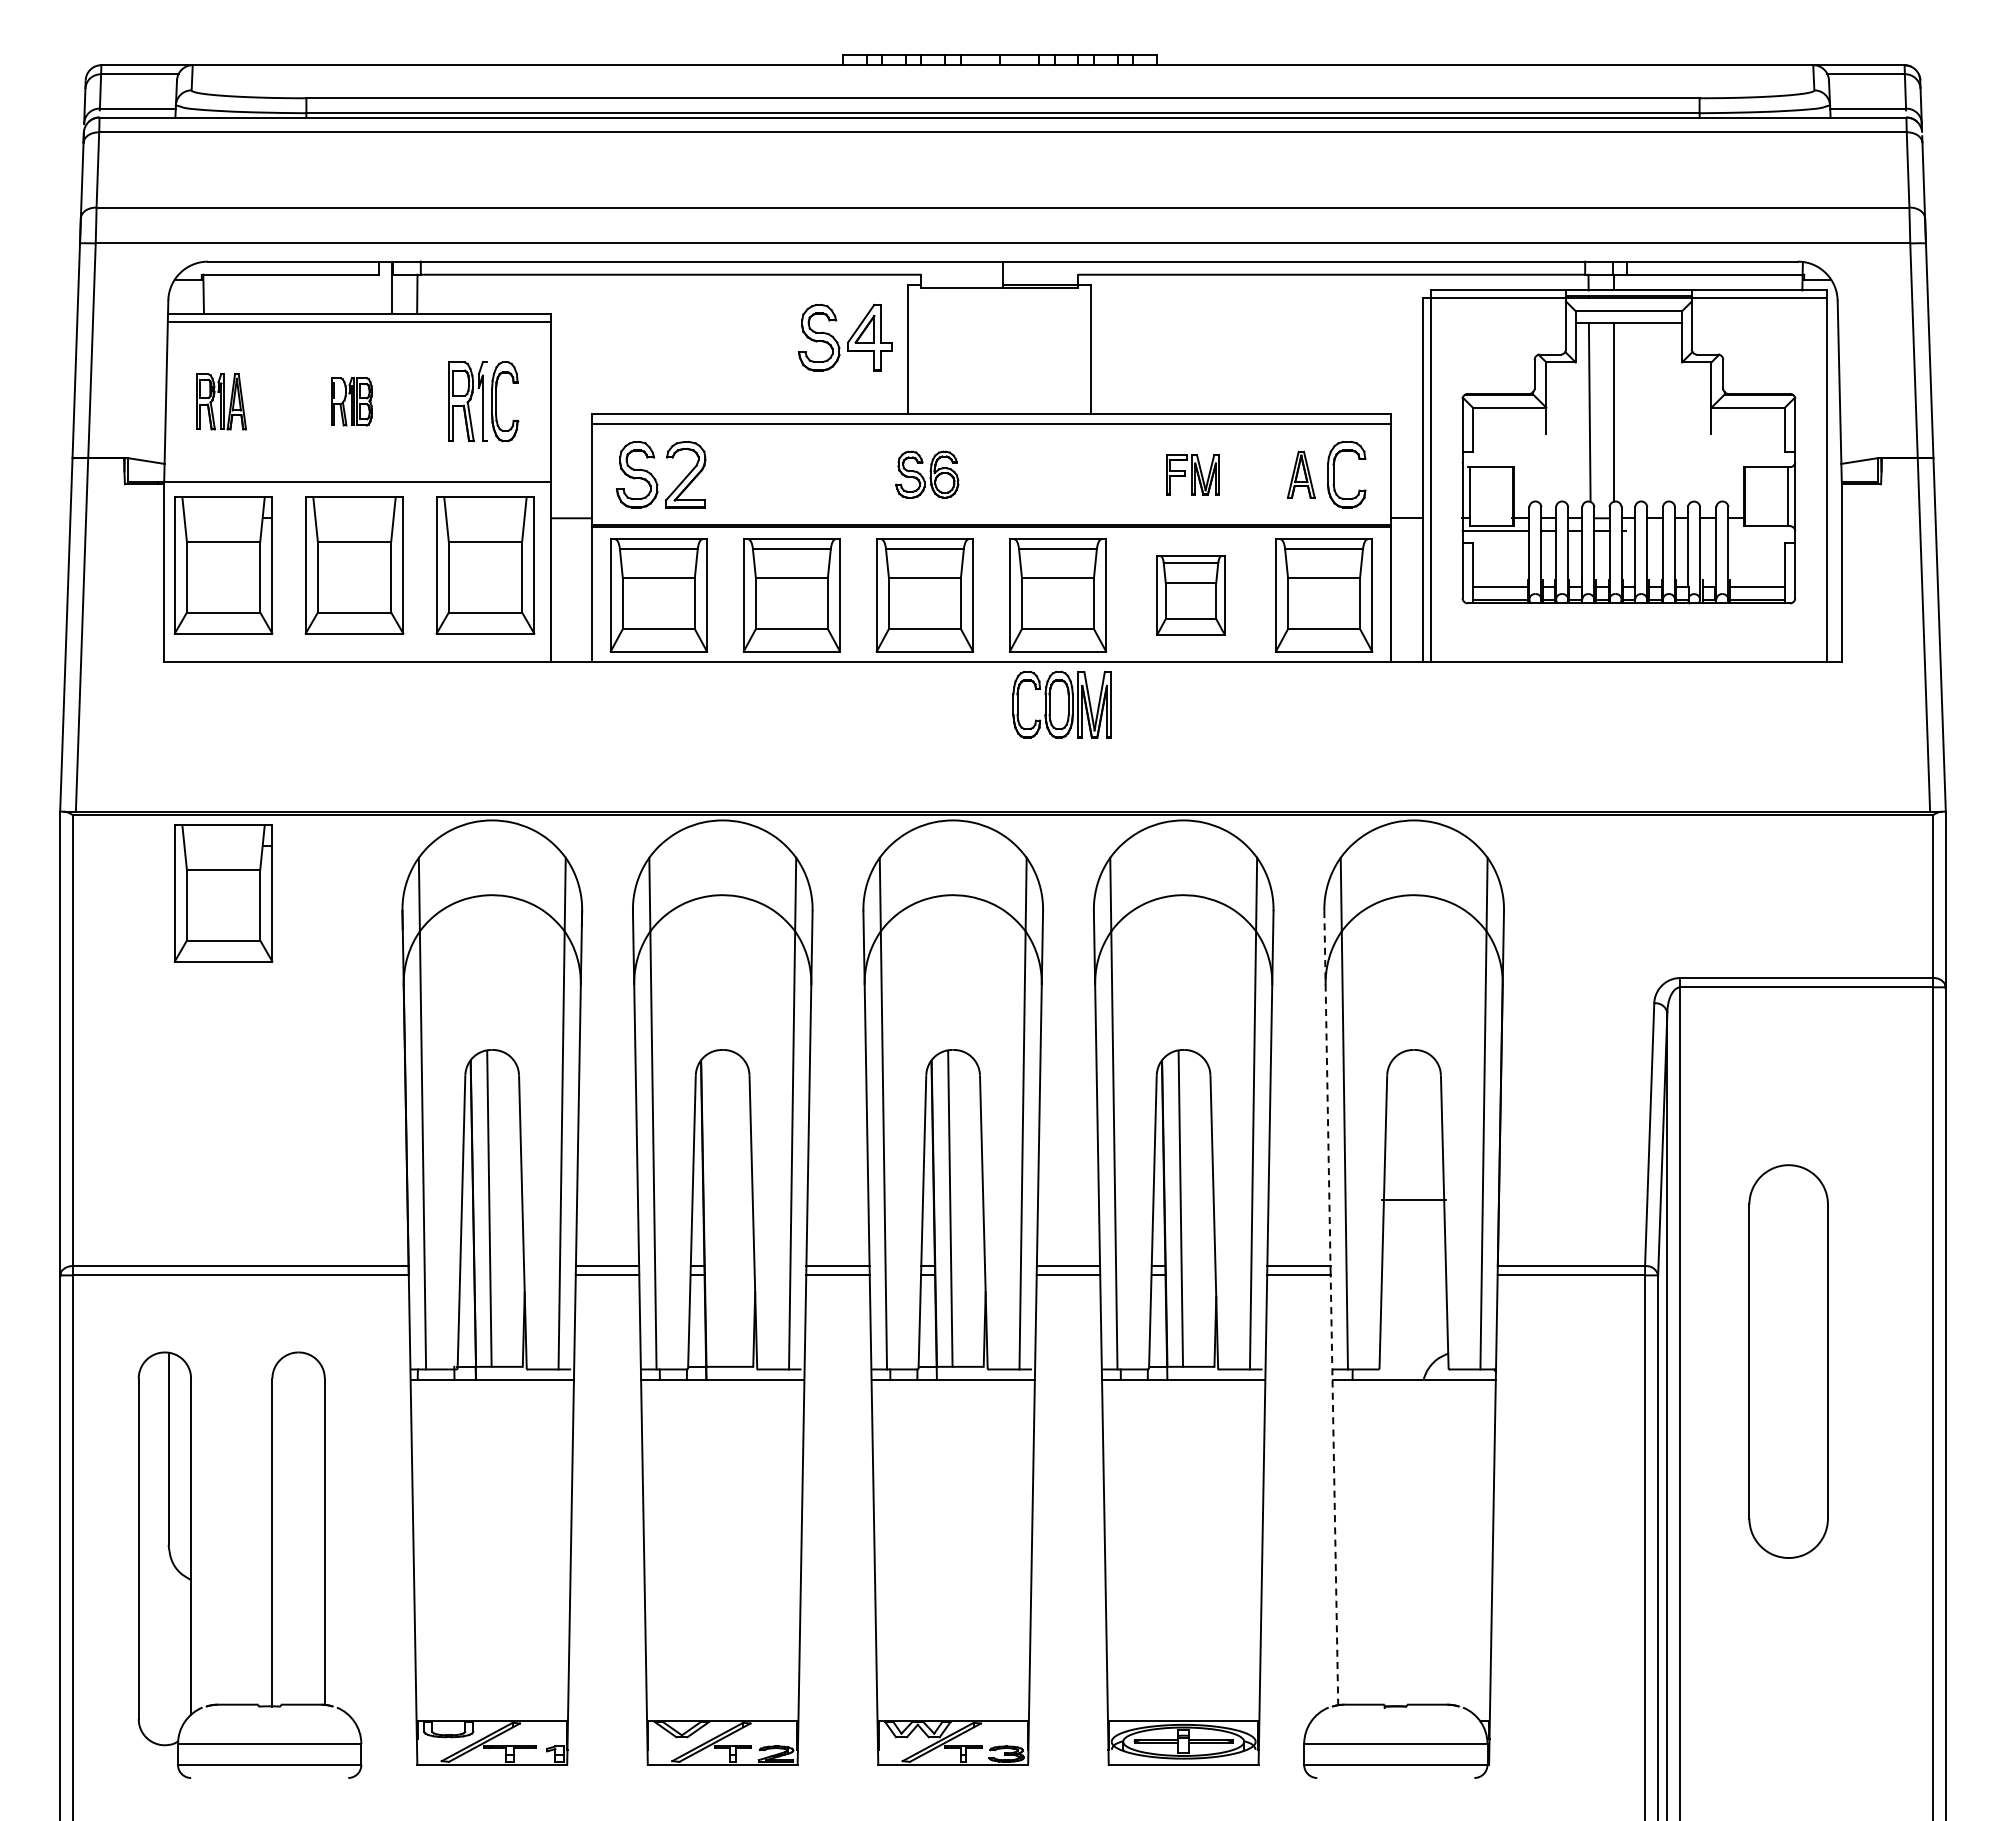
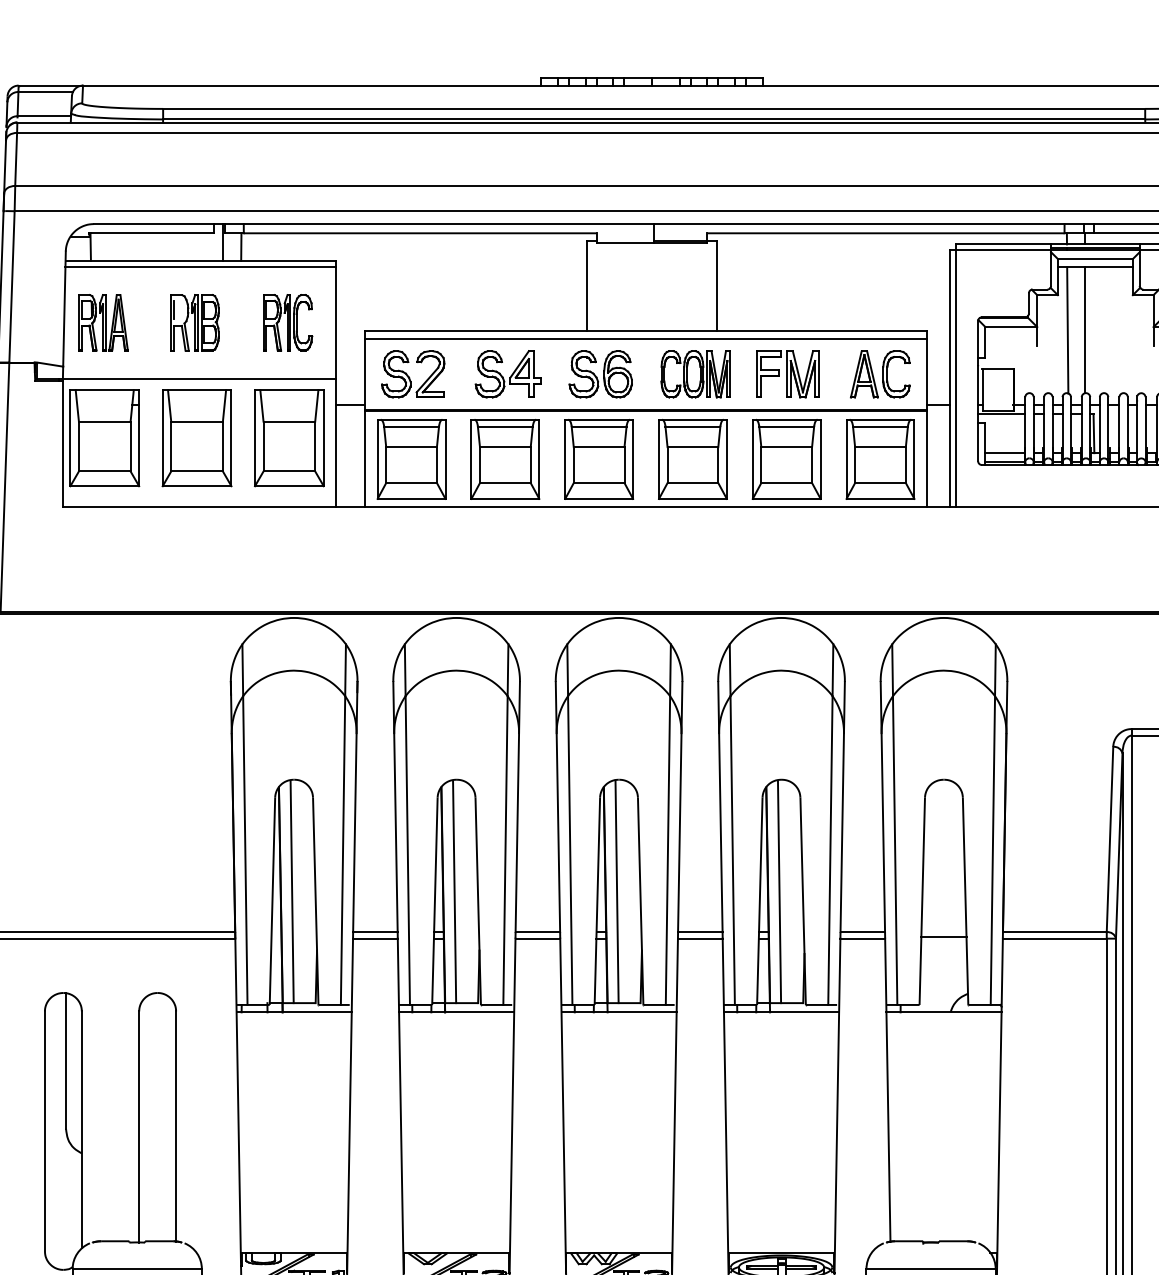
part: (845, 337) -> (508, 374), moved
part: (221, 401) -> (103, 322), size x1.43
part: (351, 401) -> (194, 322), size x1.67
line: (486, 401) -> (290, 322), added
part: (927, 474) -> (600, 374), size x1.43
part: (1192, 474) -> (787, 374), size x1.67
part: (1301, 474) -> (864, 374), size x1.43
line: (1626, 558) -> (1093, 433), added
part: (1190, 595) -> (786, 459), size x1.43
part: (1061, 704) -> (695, 374), moved
part: (223, 893) -> (104, 669), removed
line: (1327, 1088) -> (882, 806), dashed -> solid
line: (1414, 1199) -> (944, 936), moved
line: (719, 1209) -> (454, 892), added
line: (1334, 1490) -> (887, 1090), dashed -> solid

